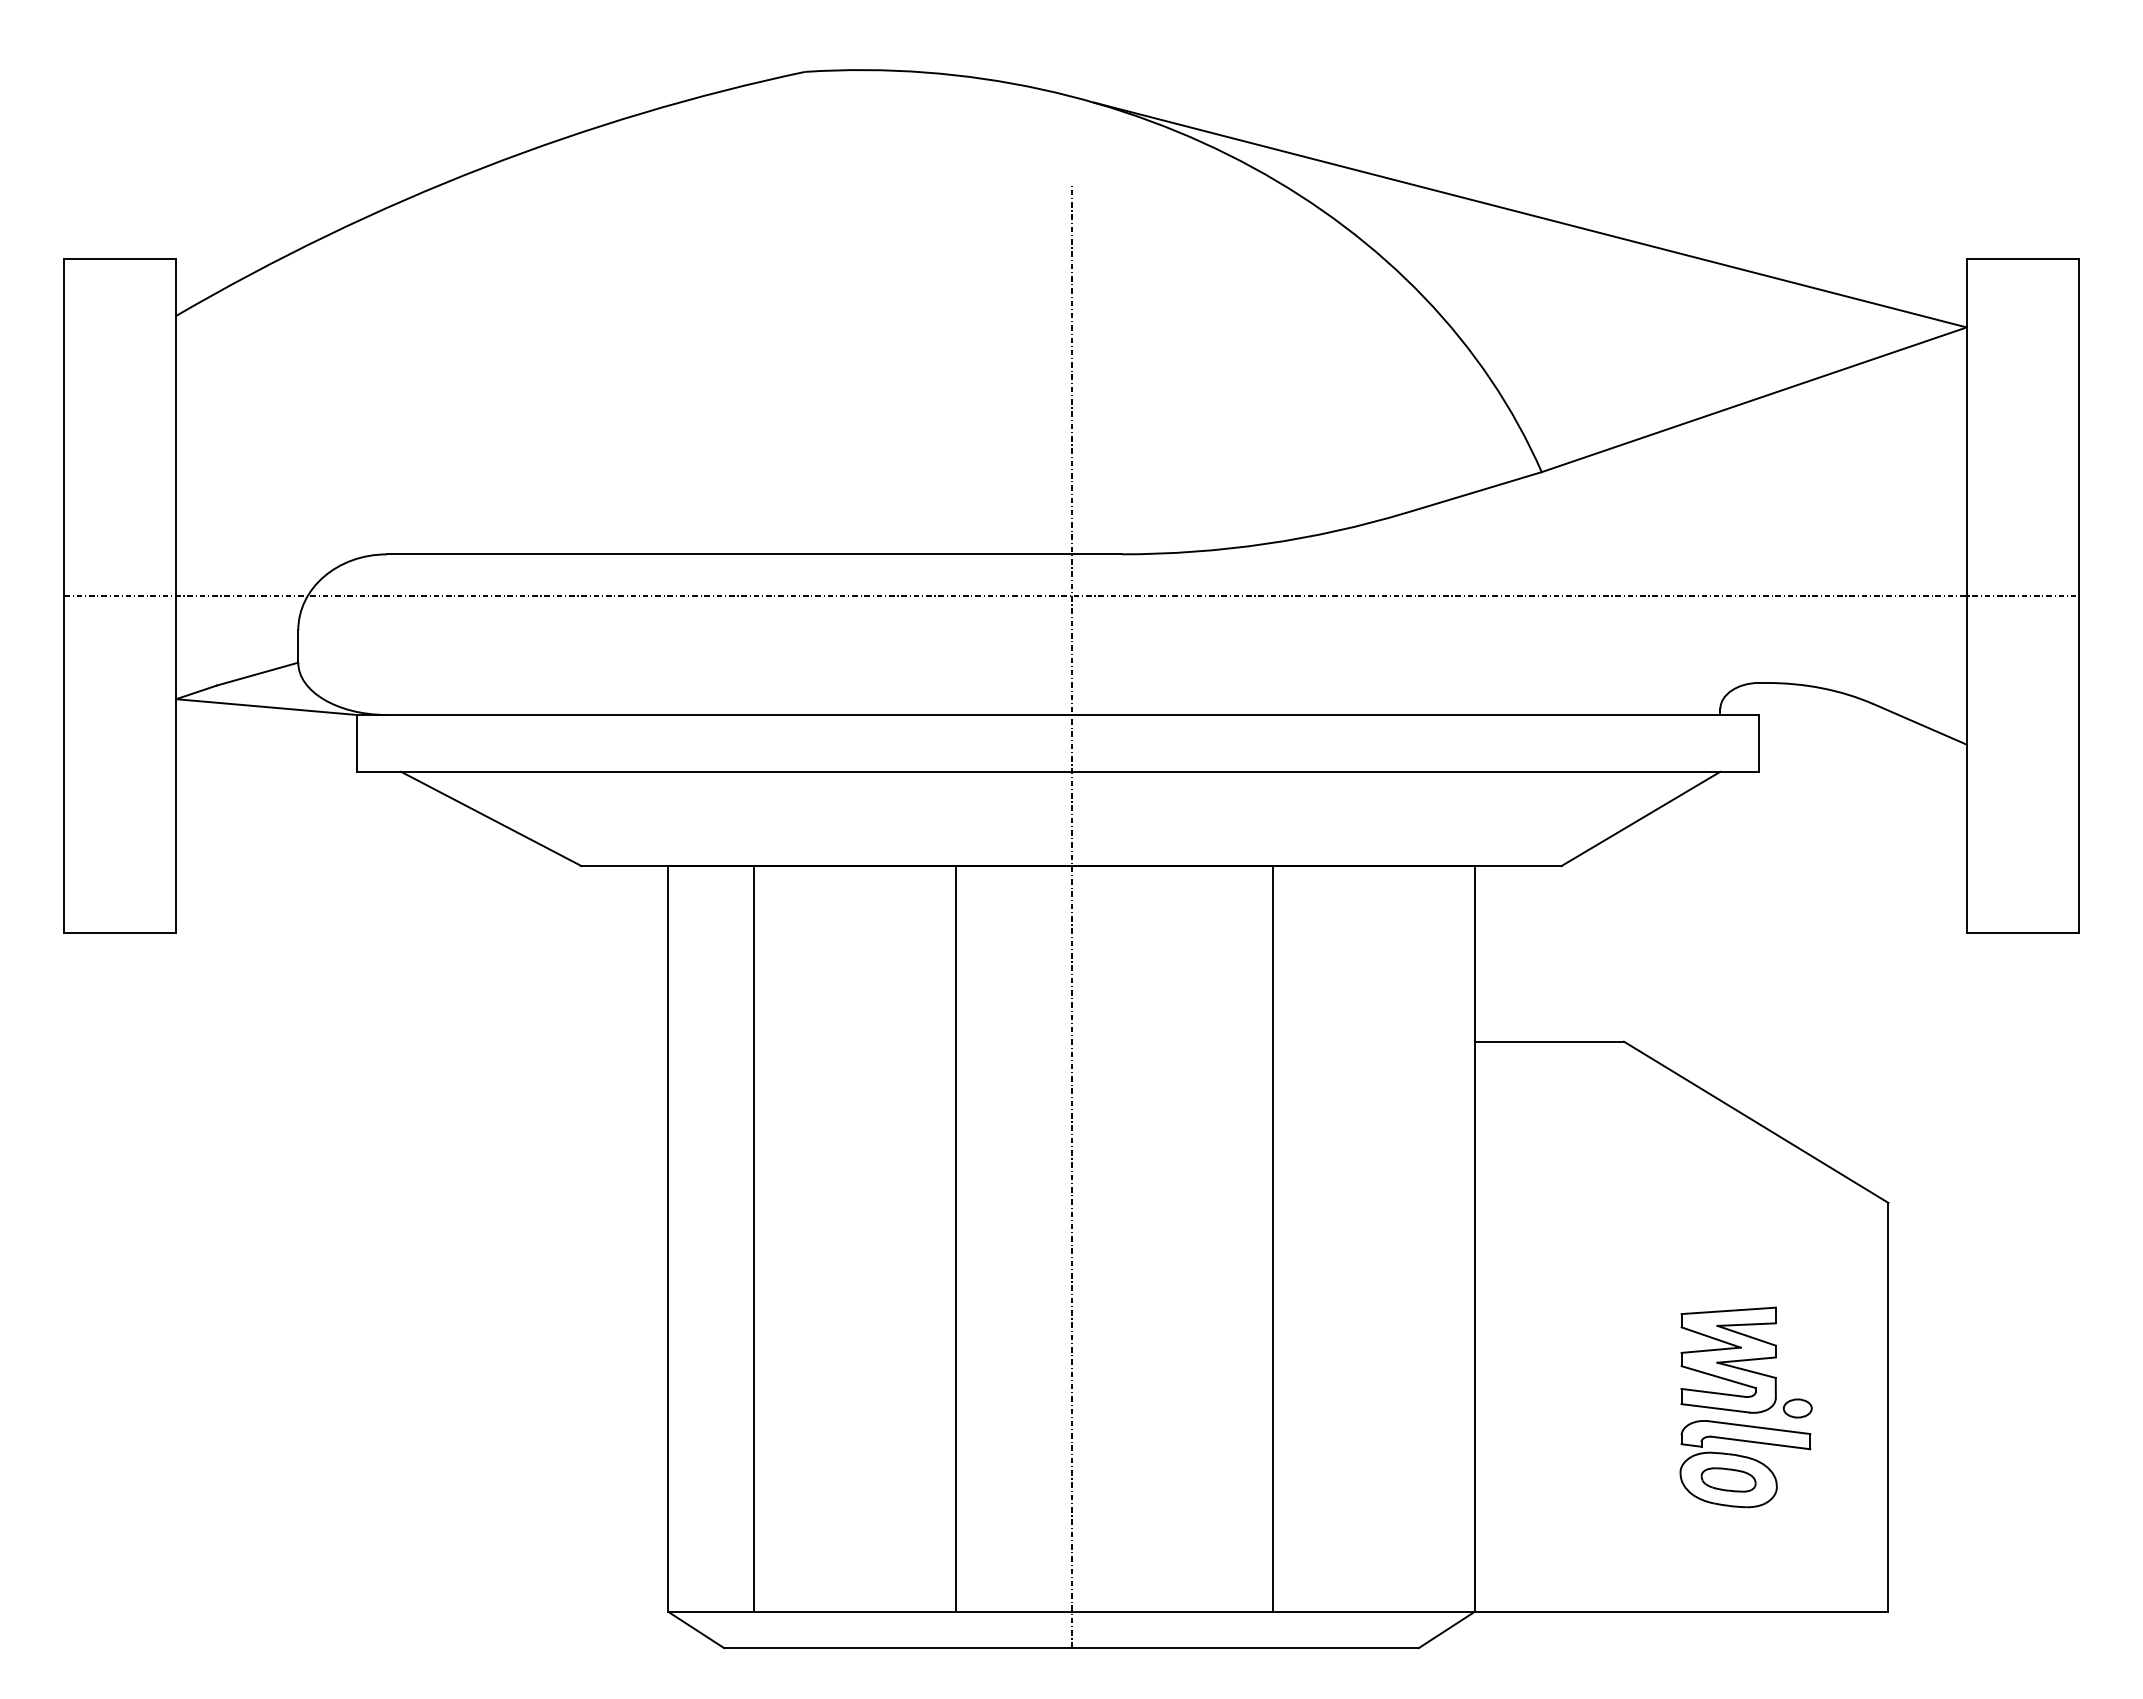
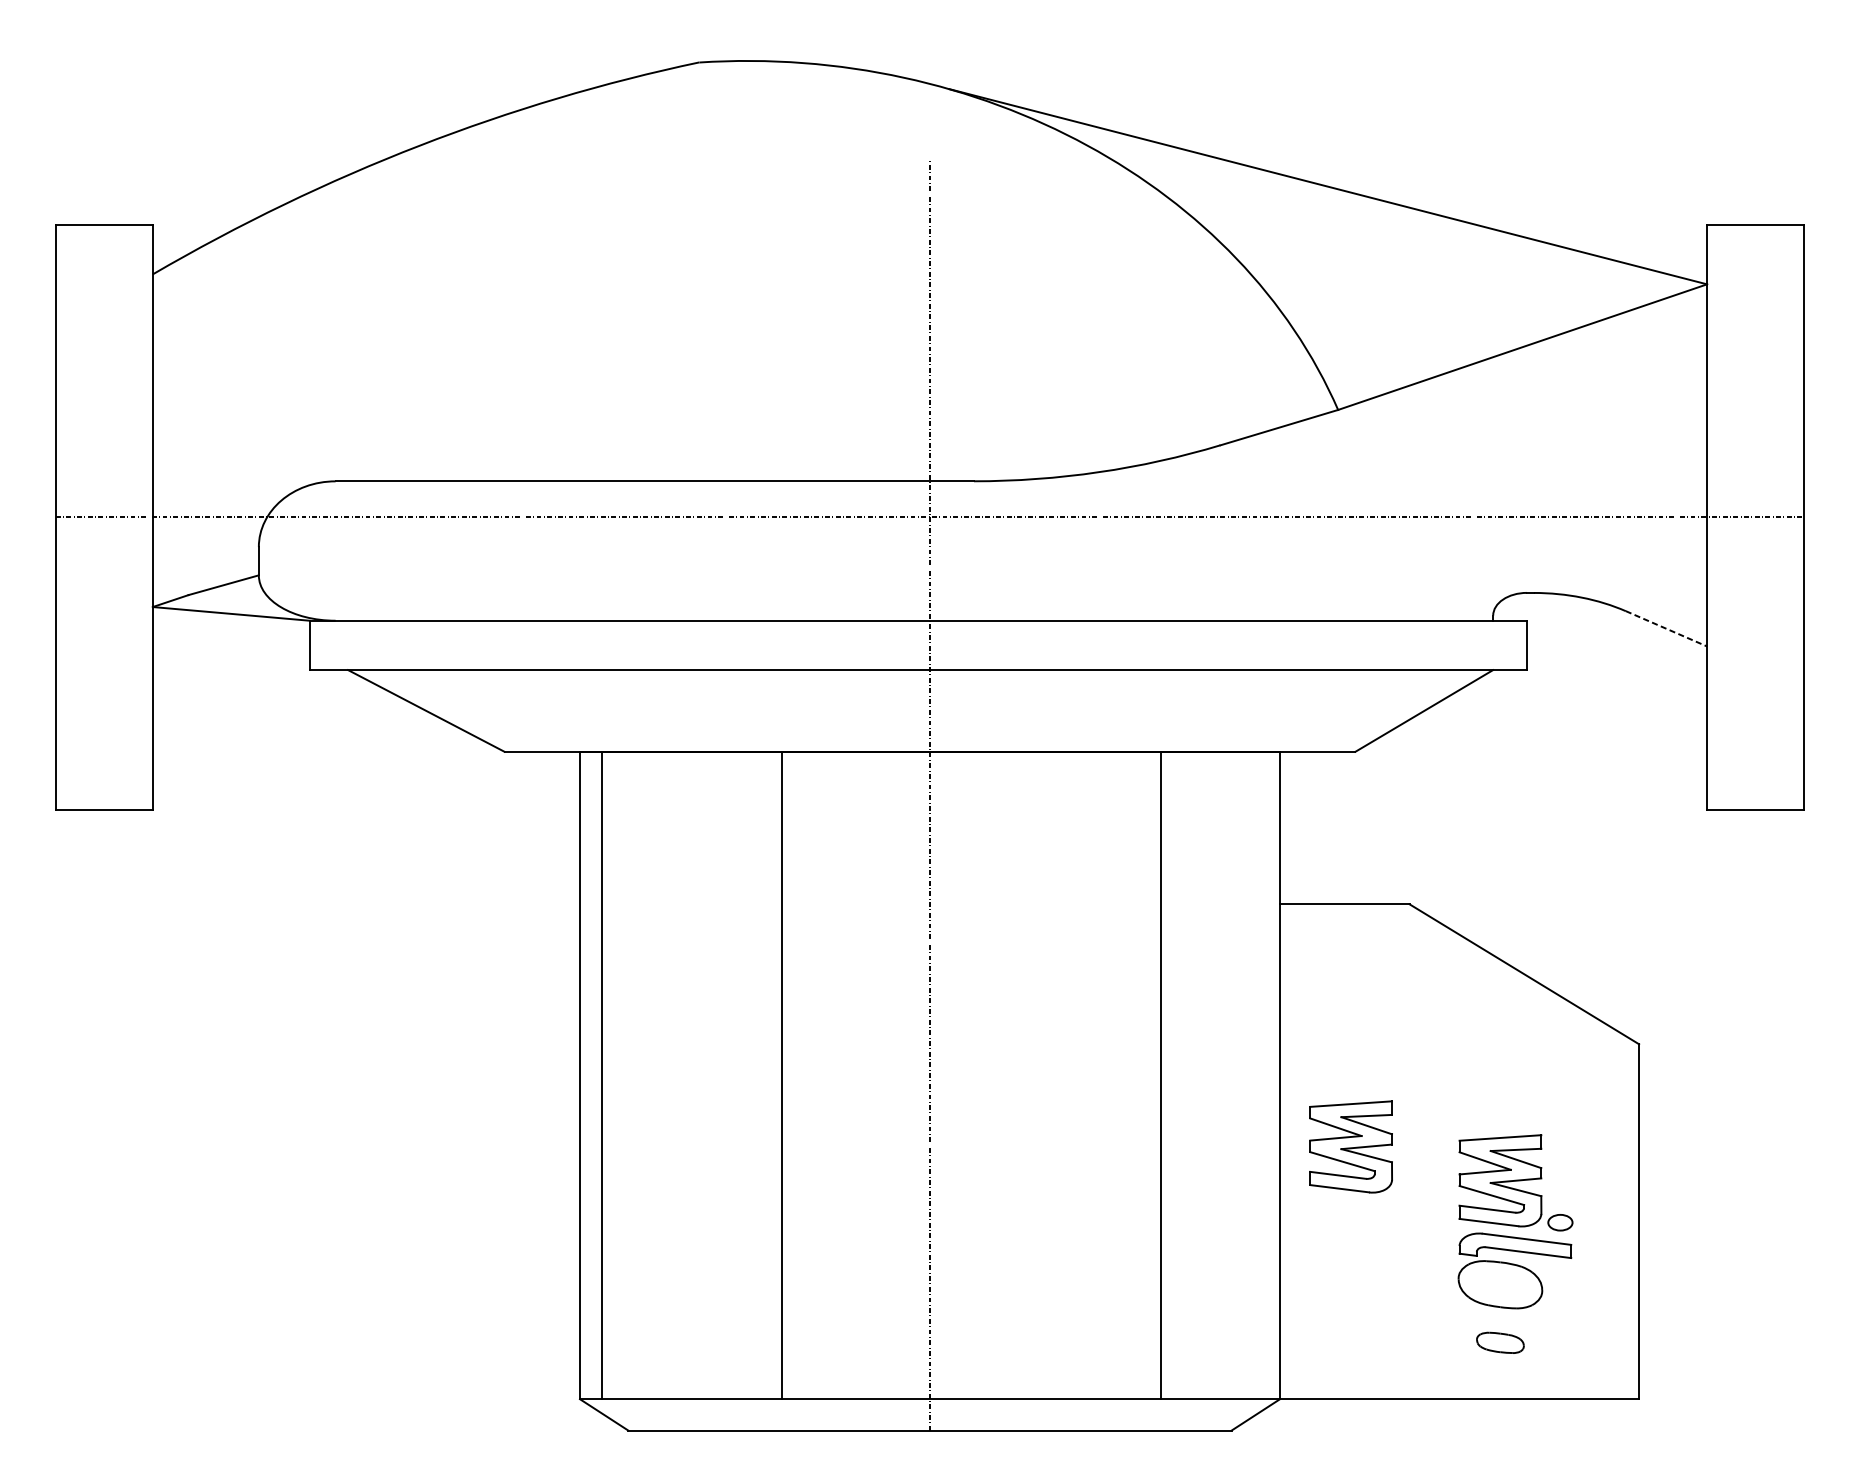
line: (1920, 724) -> (1666, 629), solid -> dashed
line: (754, 1238) -> (601, 1075), moved
line: (955, 1238) -> (781, 1075), moved
line: (1273, 1238) -> (1161, 1075), moved
part: (1556, 1320) -> (1350, 1146), added
part: (1728, 1479) -> (1500, 1342), moved

